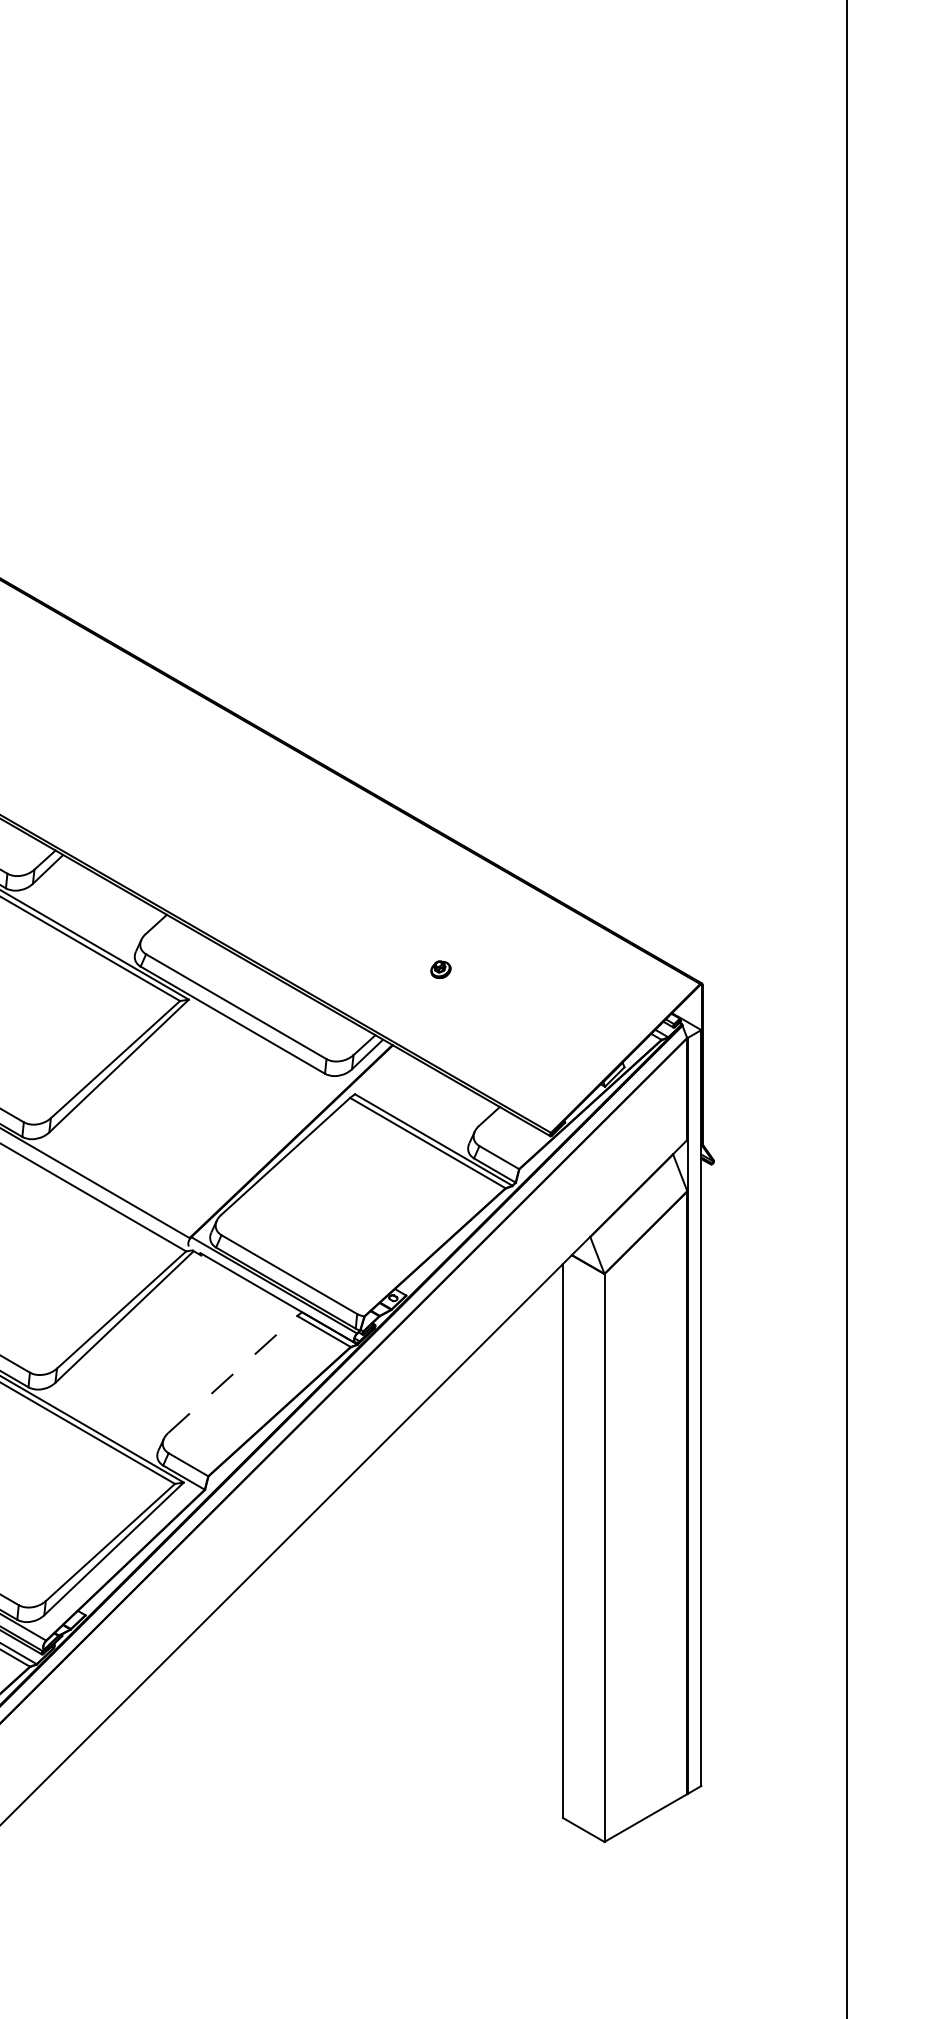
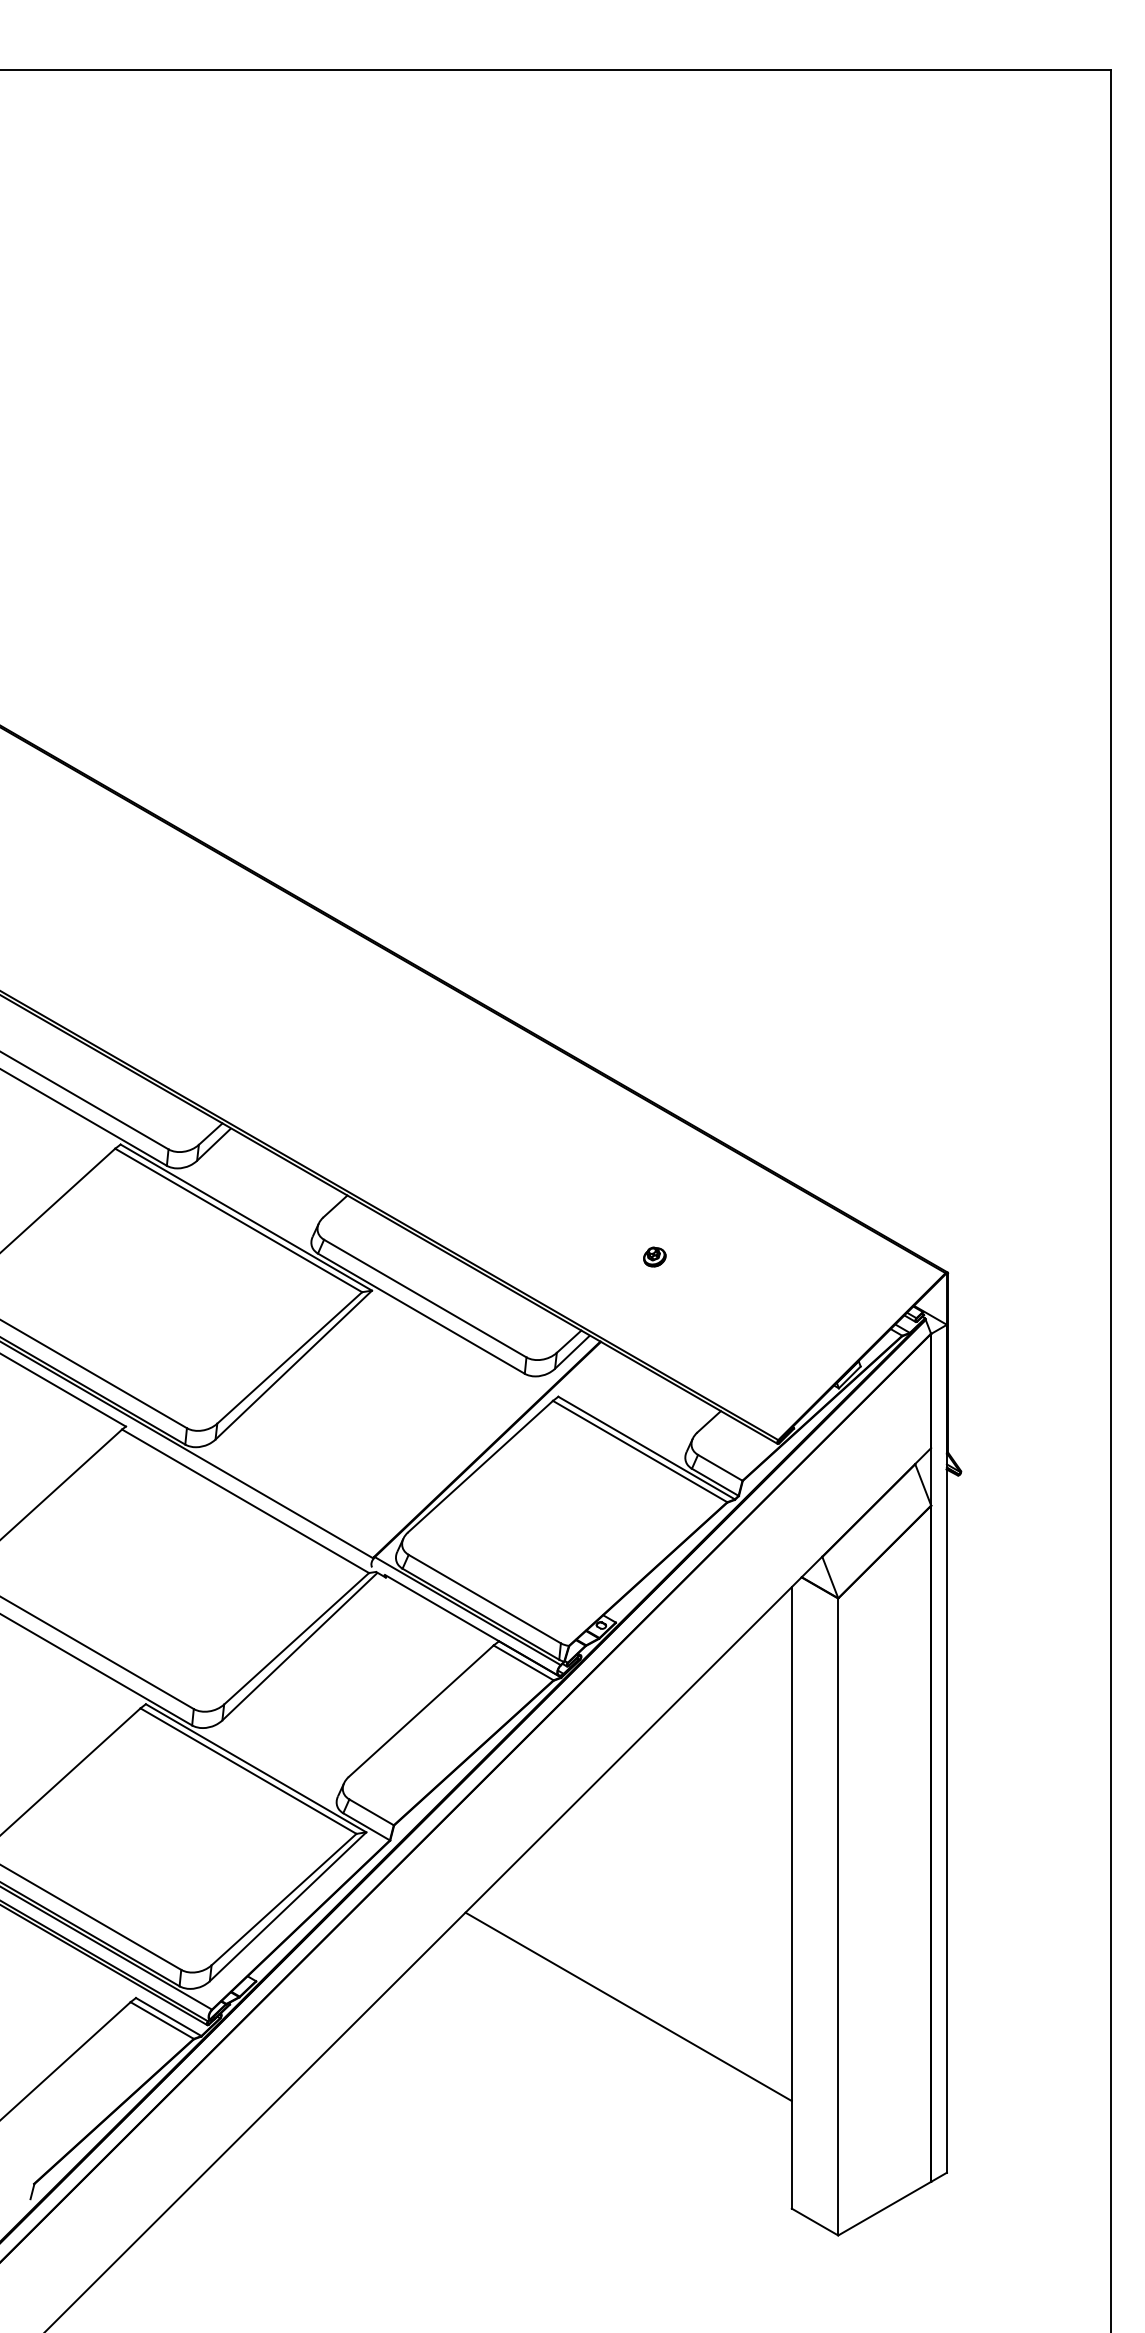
line: (232, 1374) -> (421, 1711), dashed -> solid
line: (417, 1637) -> (628, 2006), added

